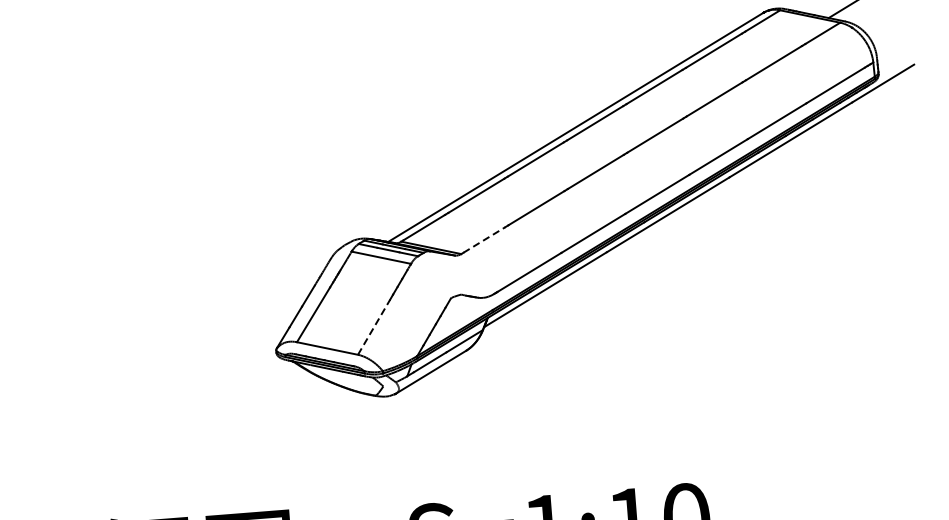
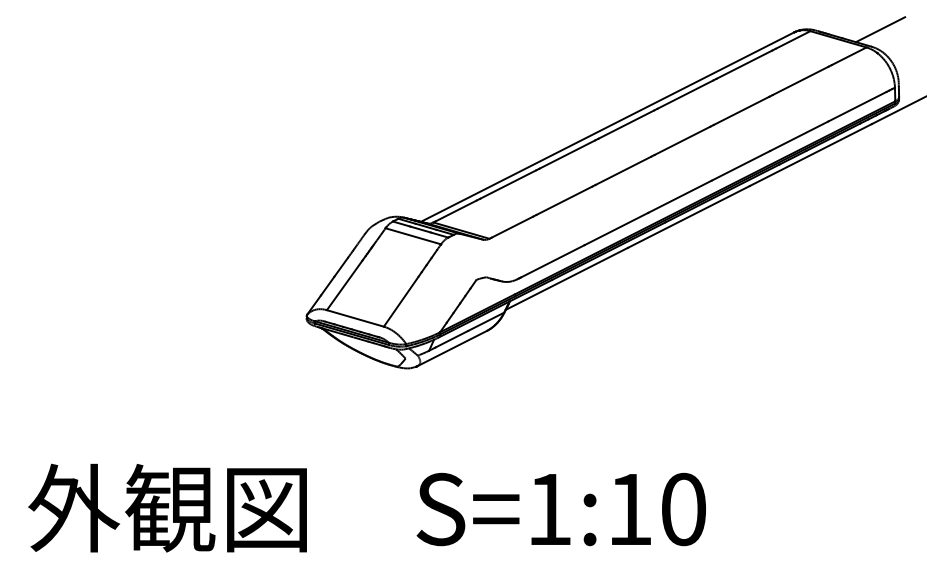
line: (484, 239) -> (512, 226), dashed -> solid
line: (374, 326) -> (401, 301), dashed -> solid

